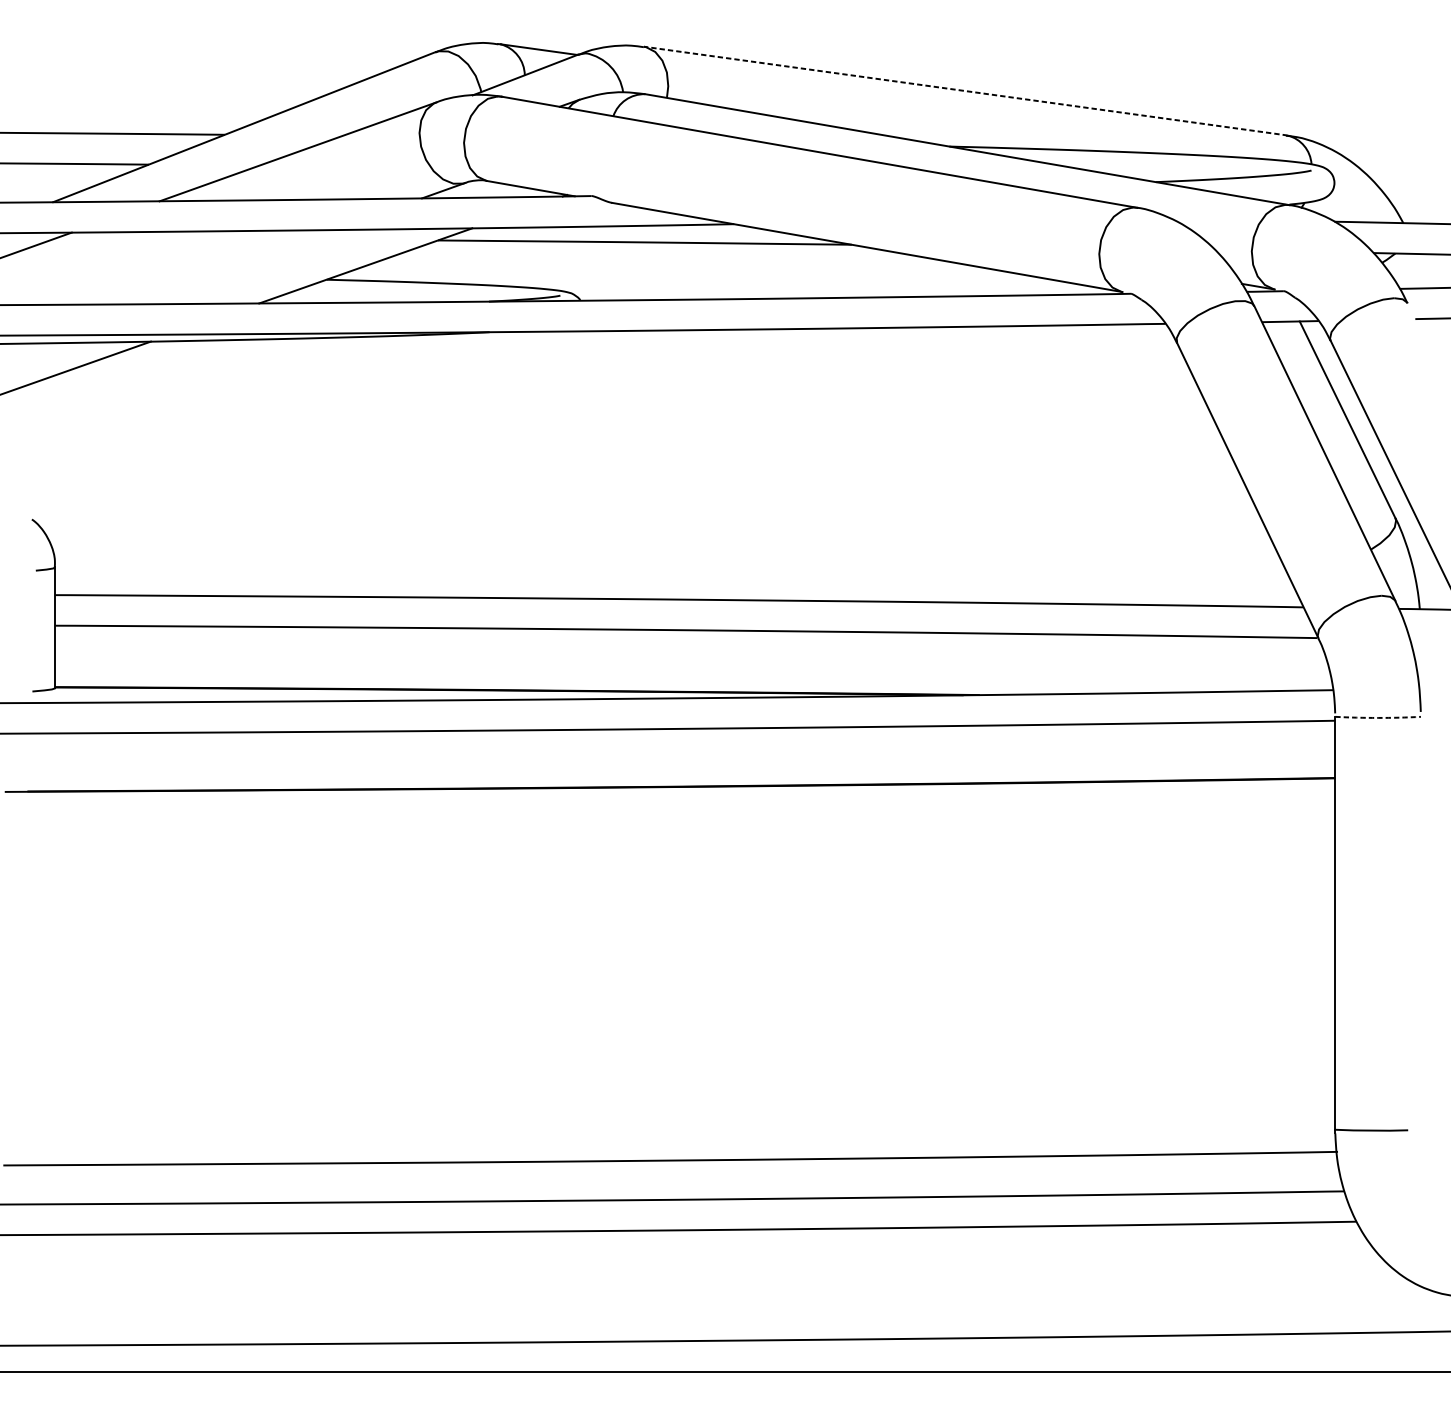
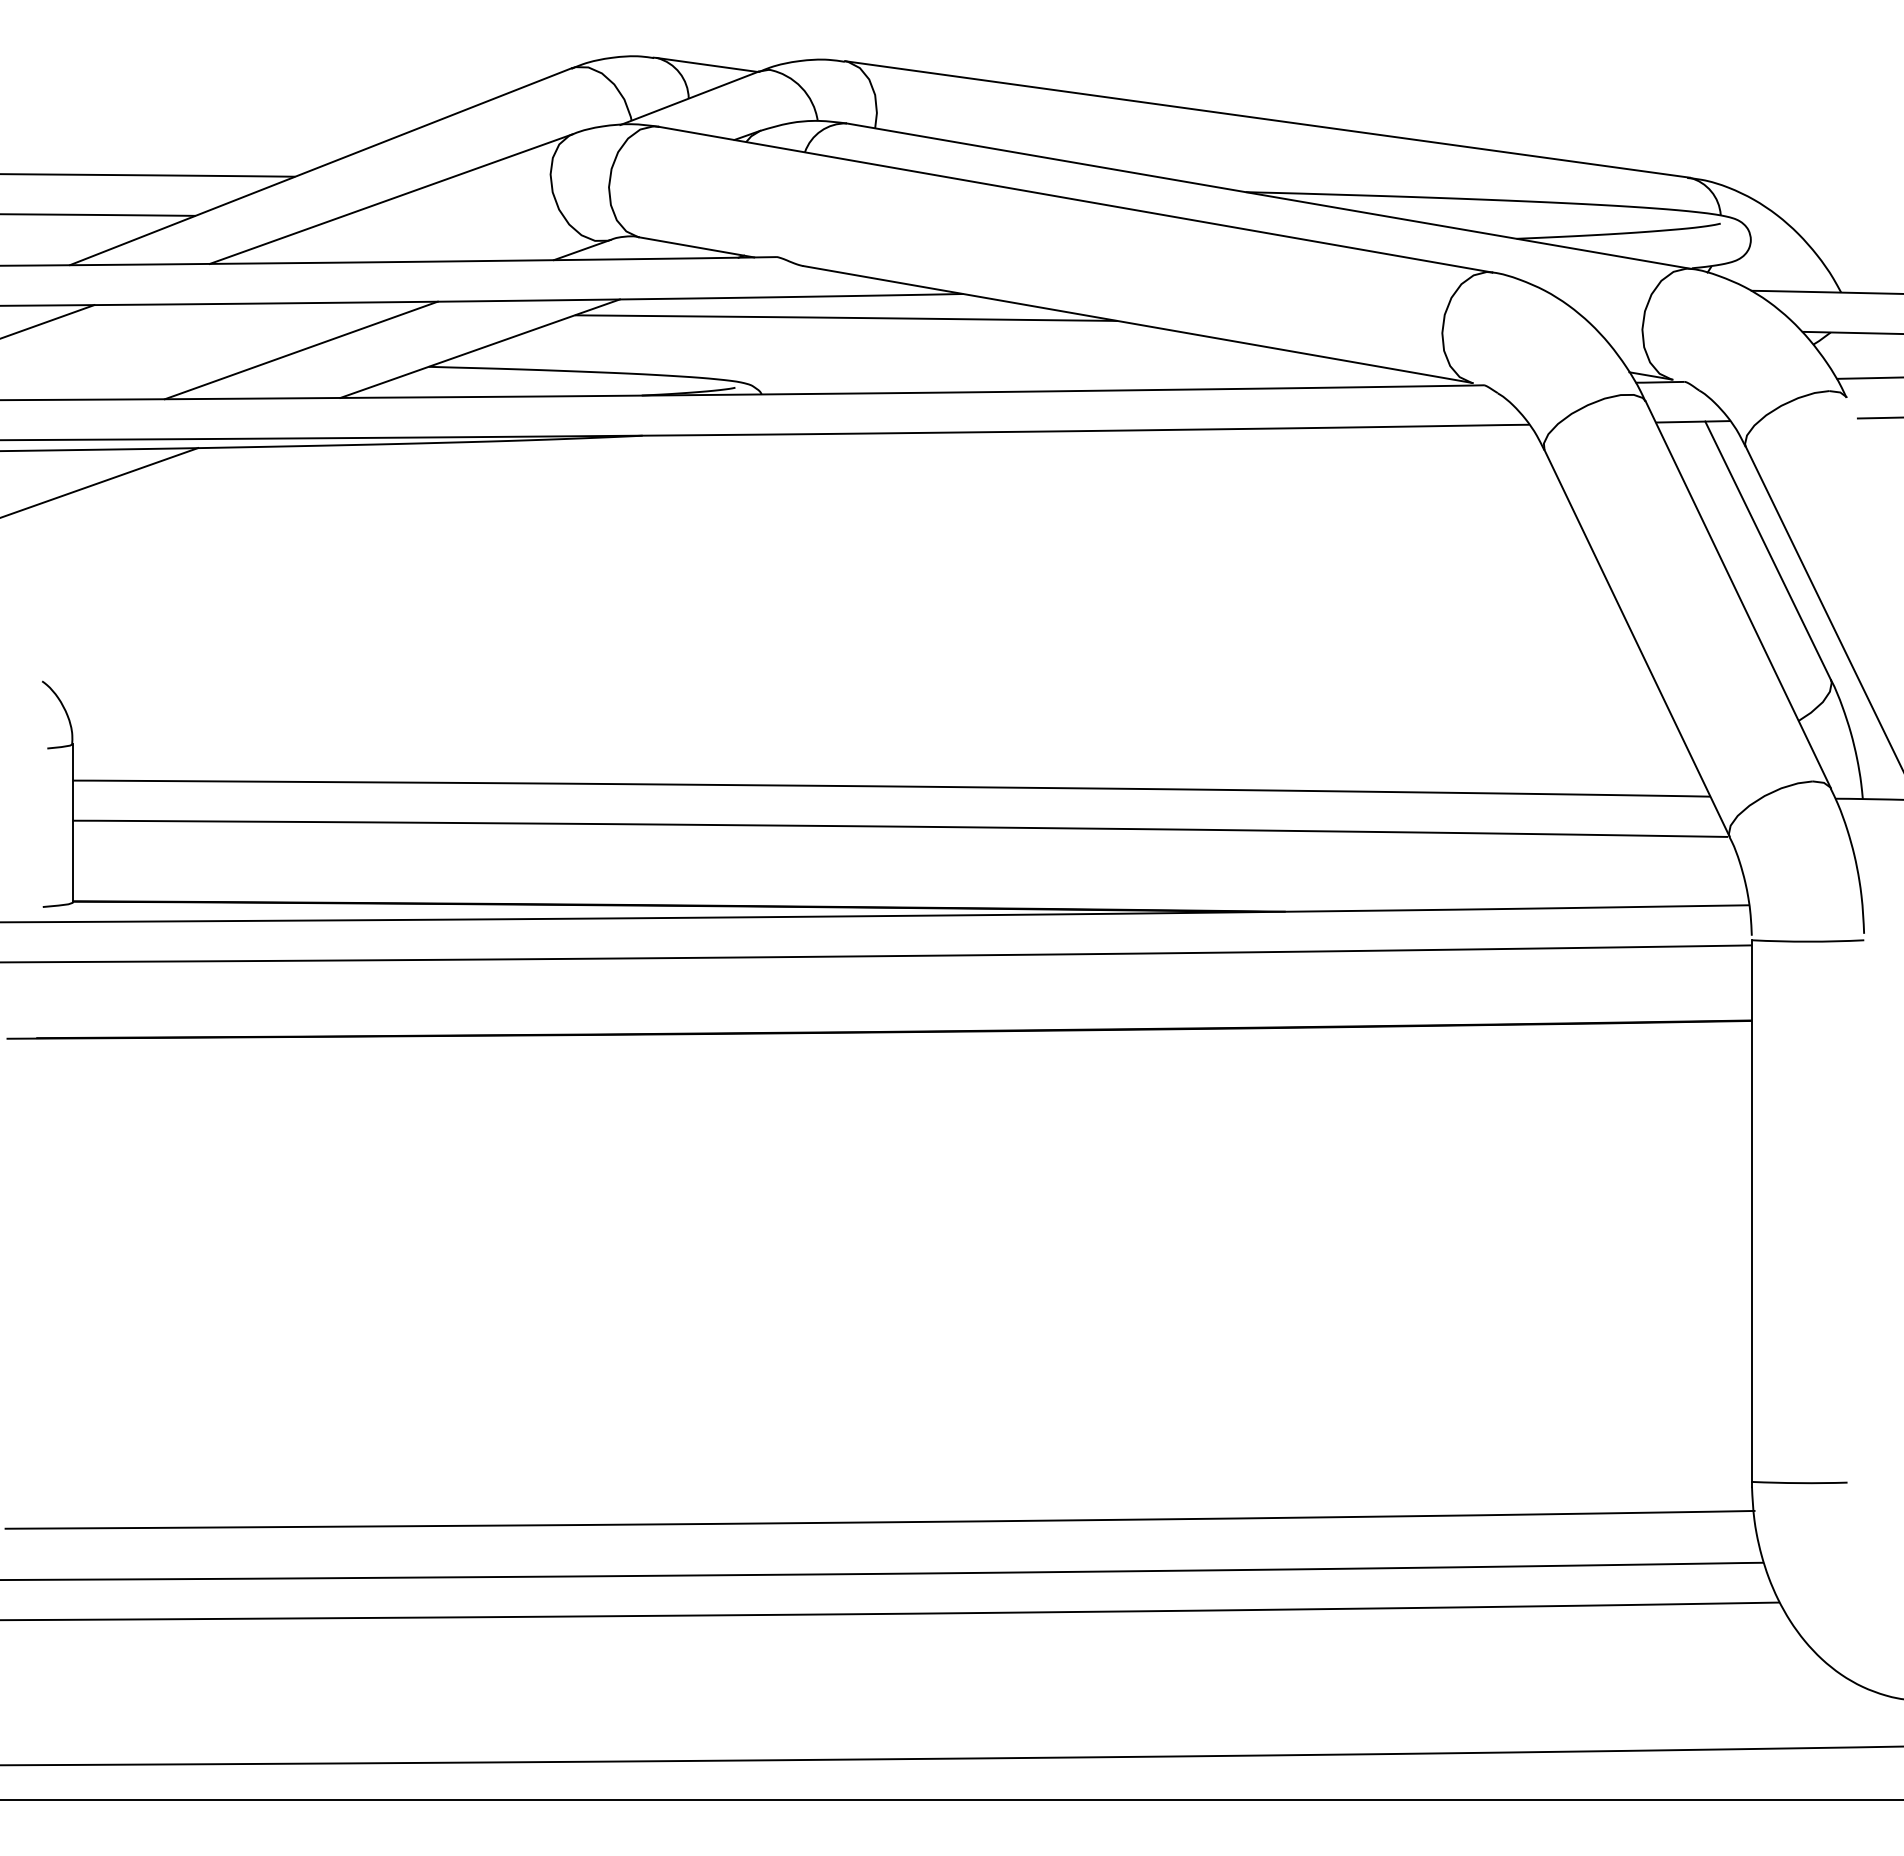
line: (965, 91) -> (1266, 119), dashed -> solid
line: (228, 267) -> (300, 350), added
arc: (1378, 717) -> (1808, 941), dashed -> solid

